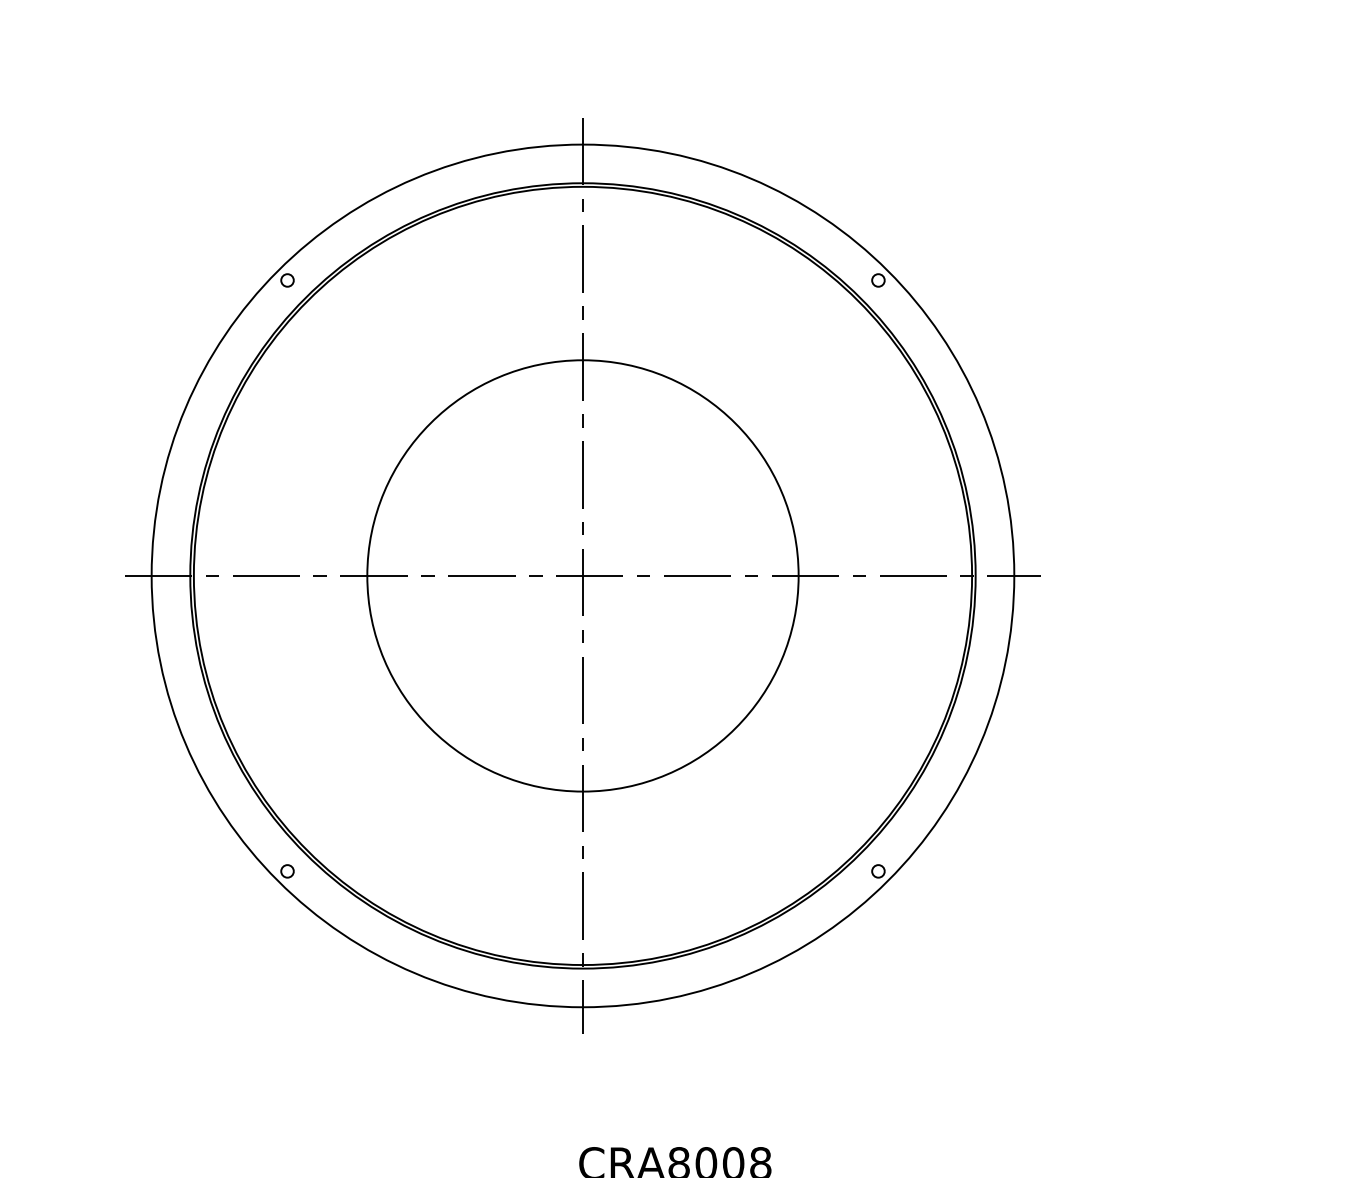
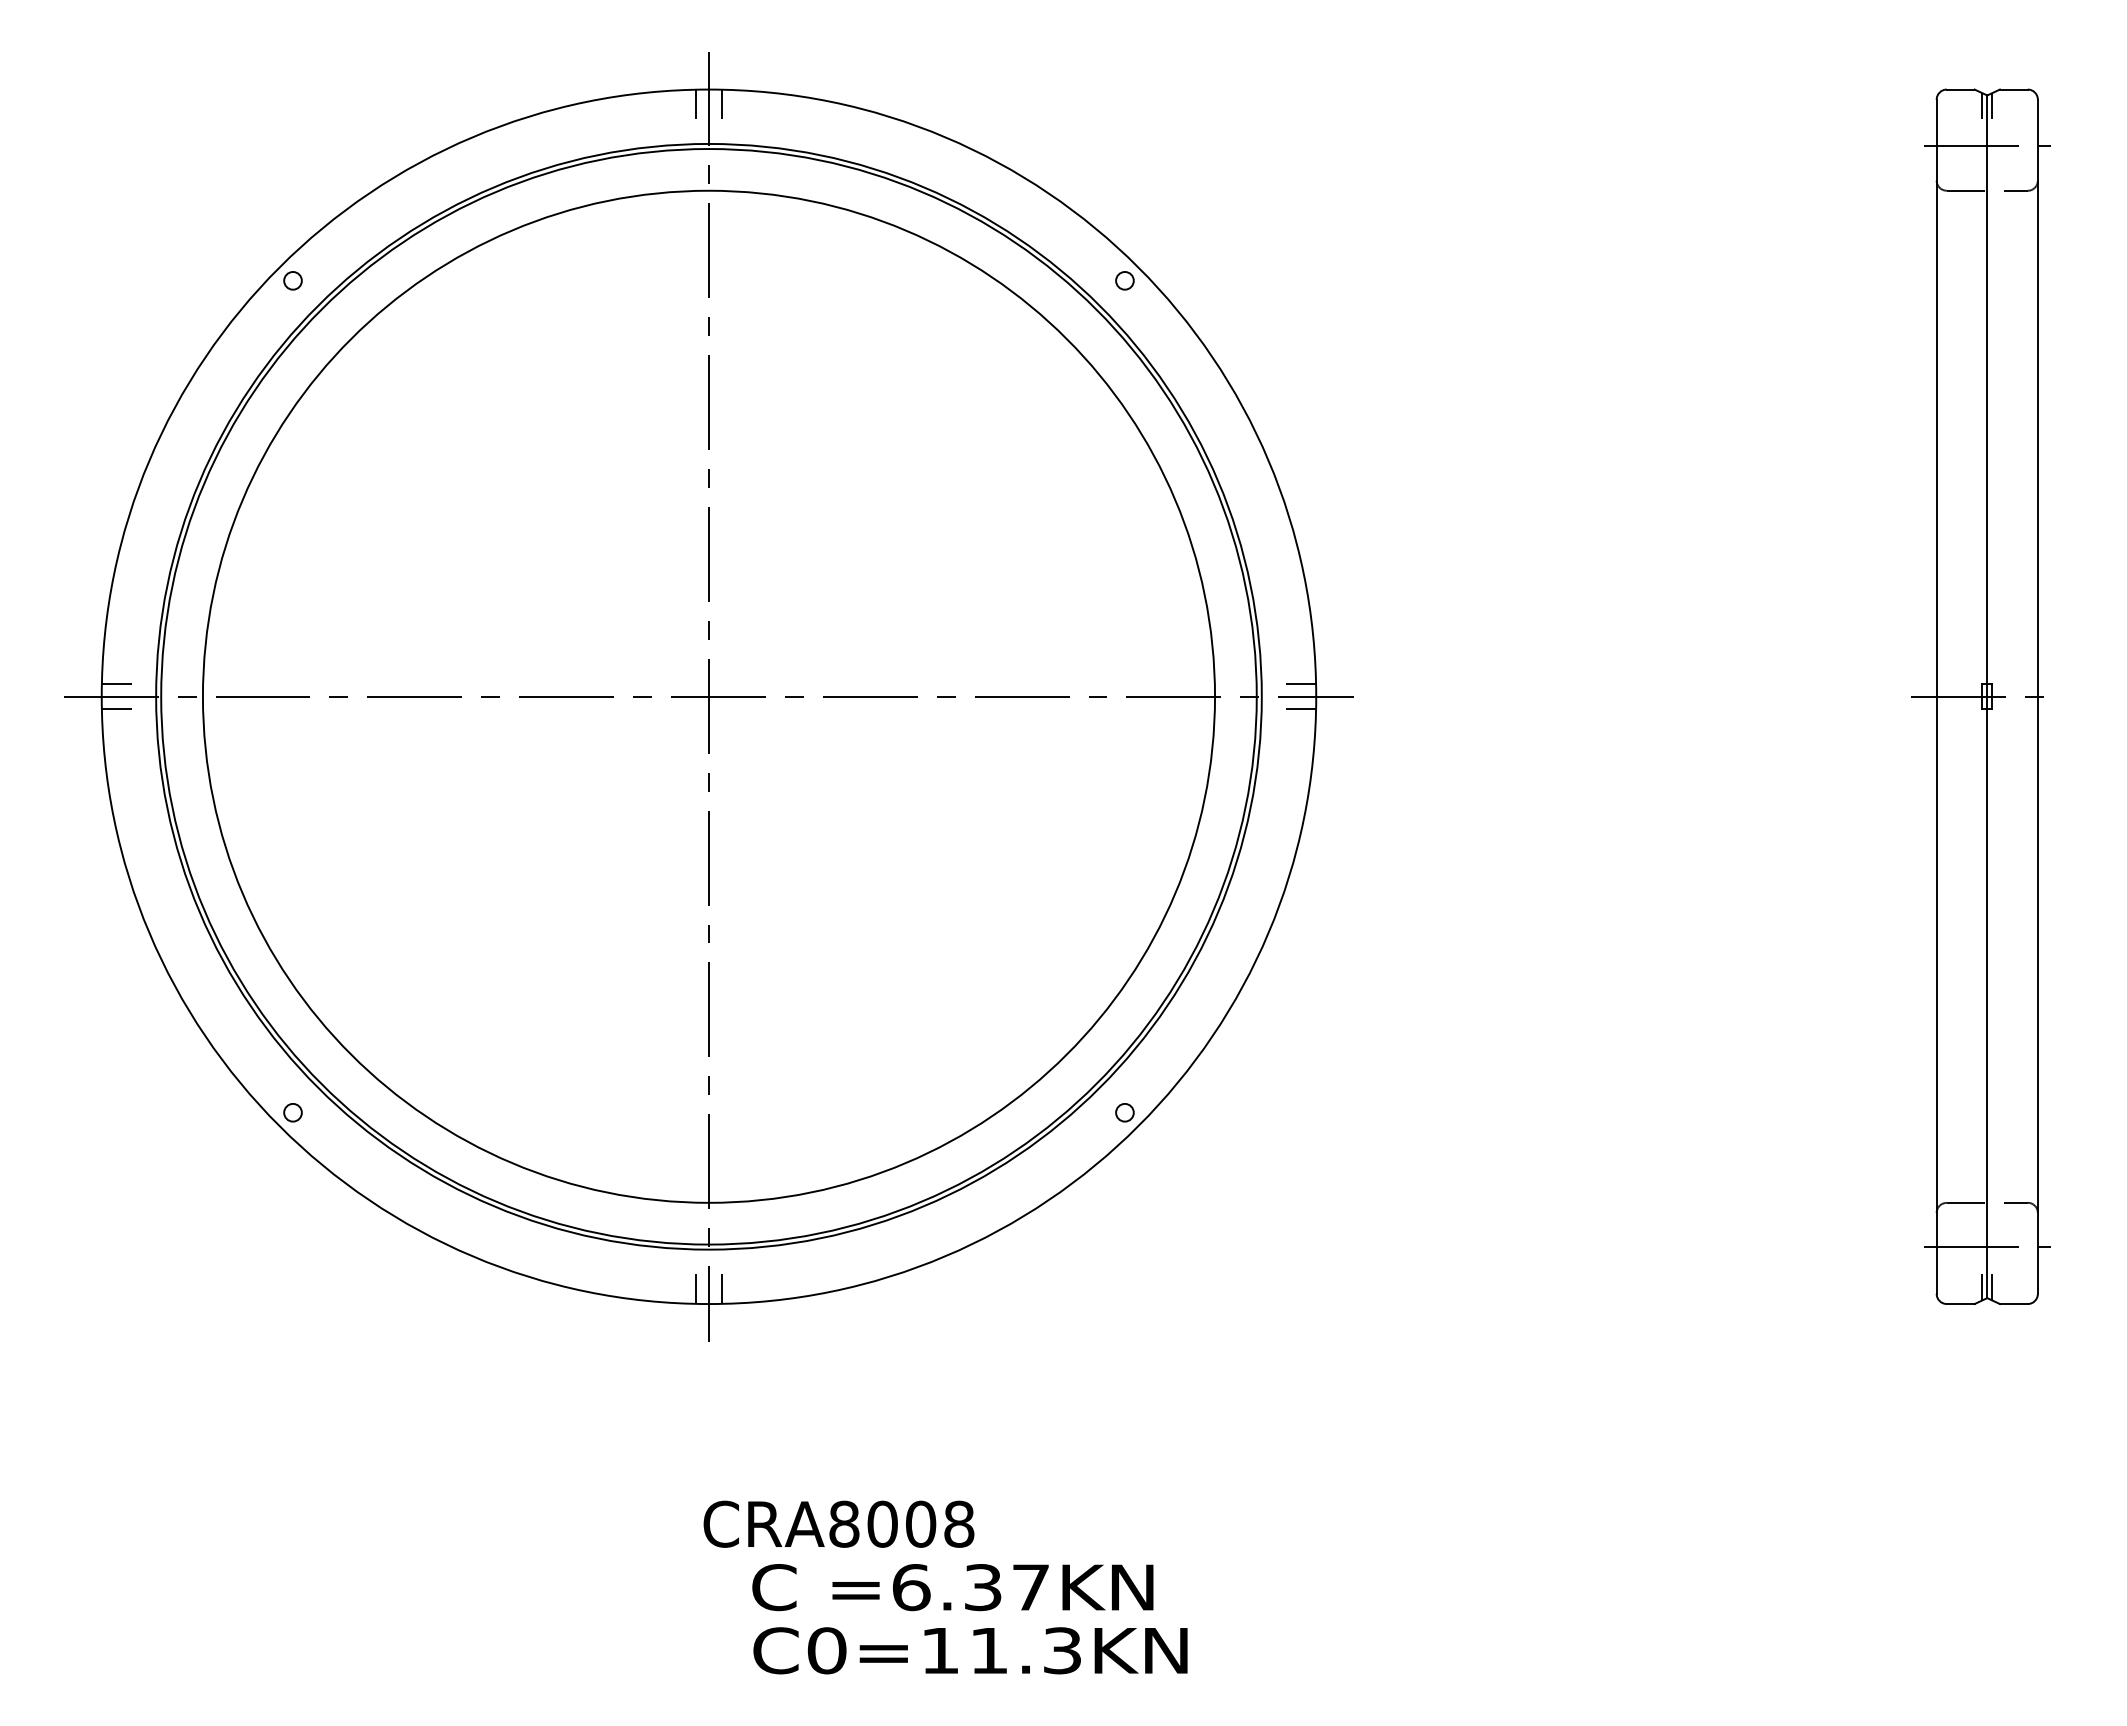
line: (574, 155) -> (696, 104), added
line: (591, 155) -> (721, 104), added
line: (162, 567) -> (116, 684), added
line: (1003, 567) -> (1301, 684), added
circle: (582, 575) -> (708, 696), size x1.67
line: (162, 584) -> (116, 709), added
line: (1003, 584) -> (1301, 709), added
line: (574, 996) -> (696, 1288), added
line: (591, 996) -> (721, 1288), added

